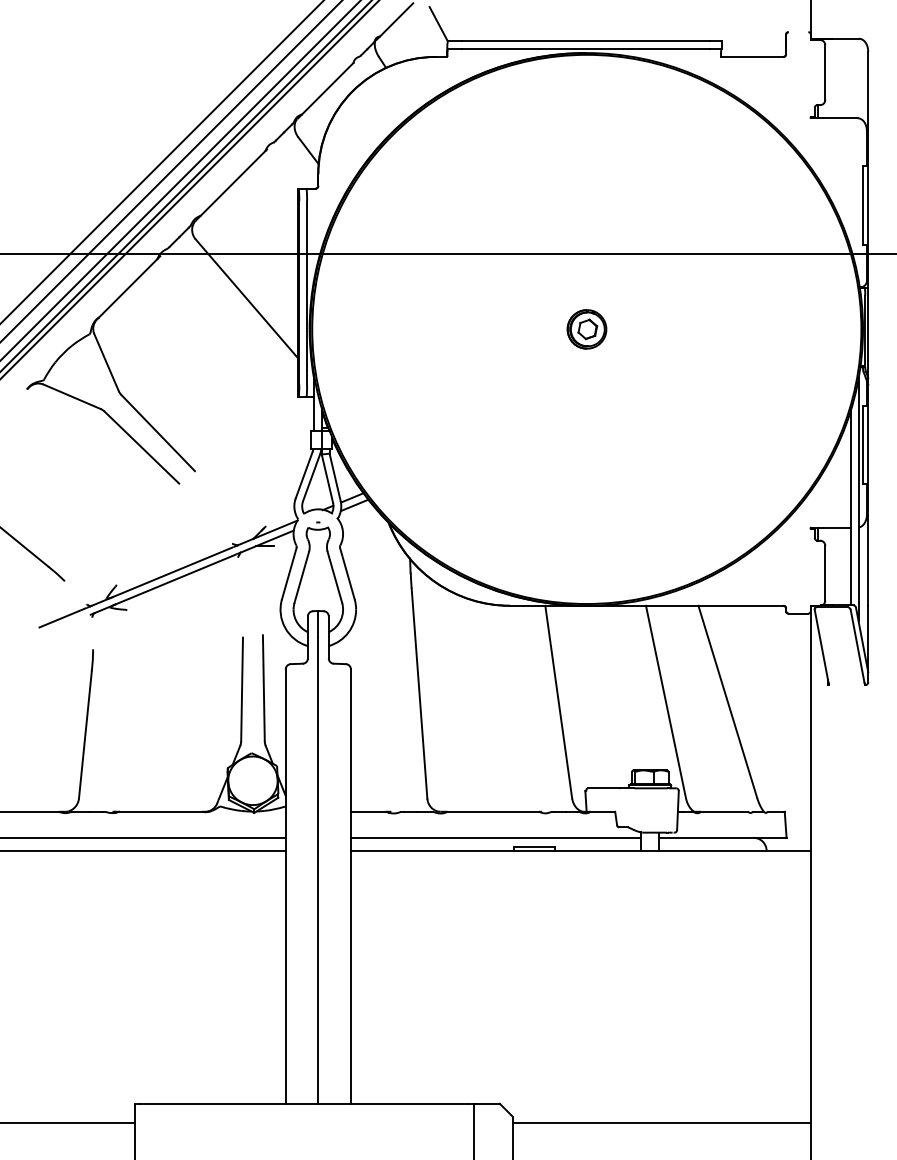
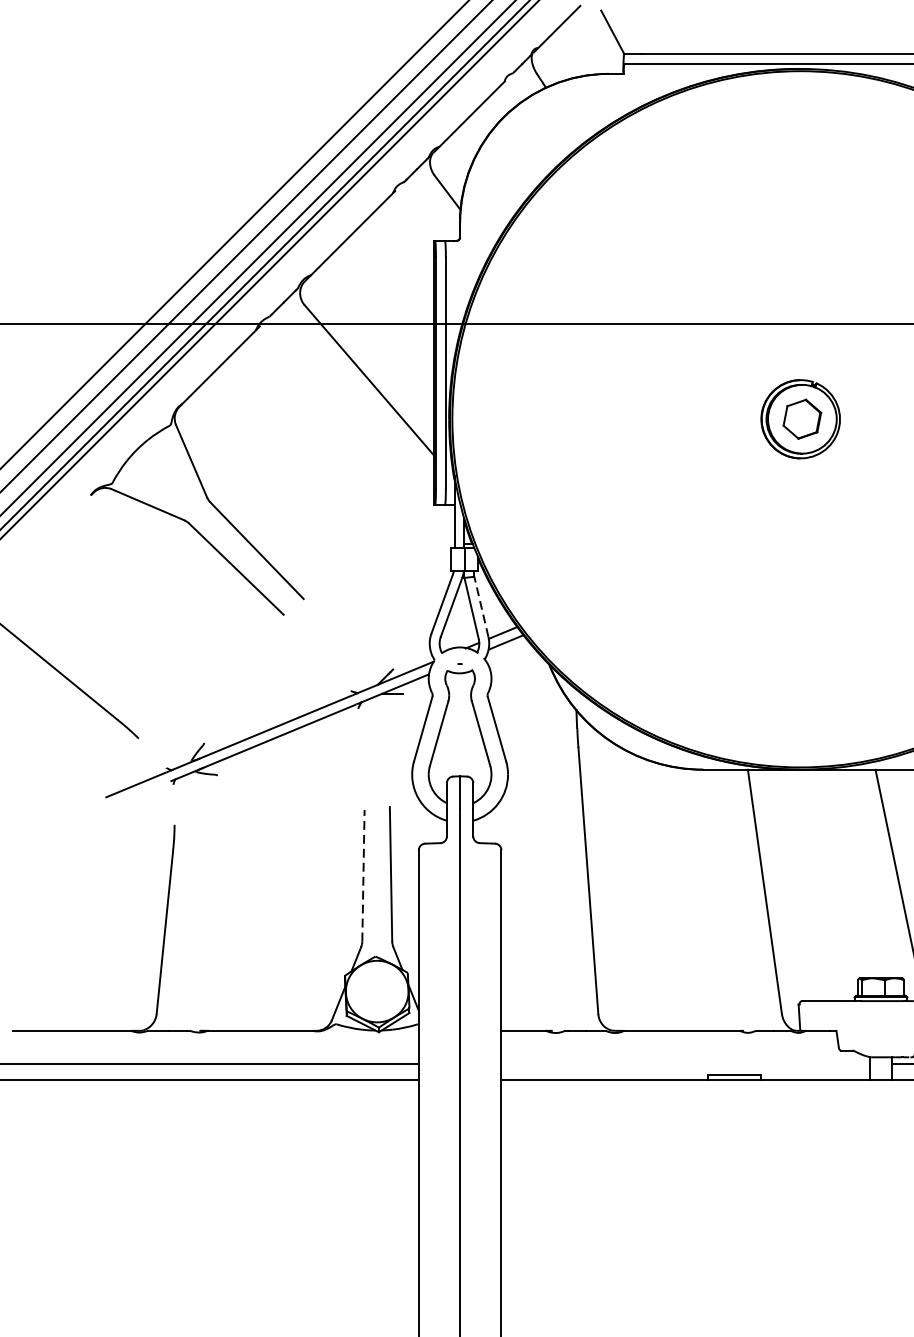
part: (586, 329) -> (800, 419), size x1.6
line: (335, 476) -> (481, 605), solid -> dashed
line: (242, 689) -> (363, 875), solid -> dashed
line: (495, 837) -> (684, 1063), removed

